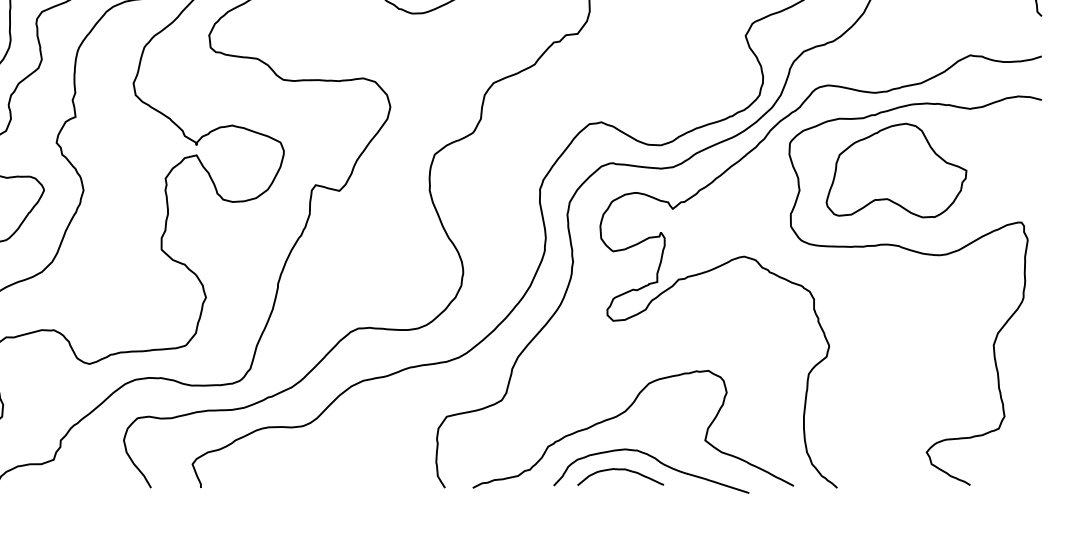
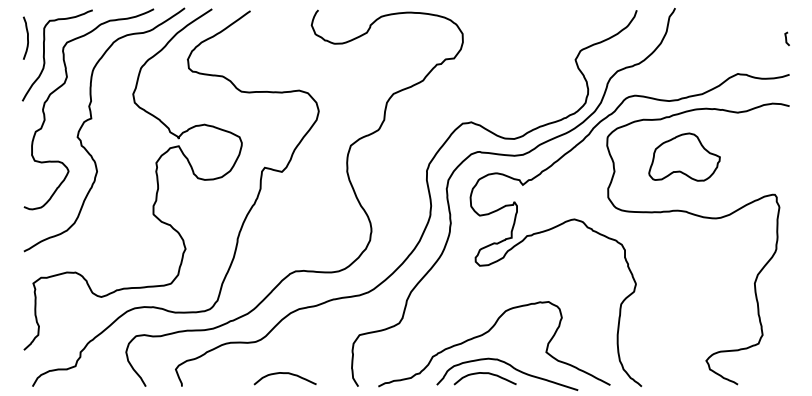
part: (896, 169) -> (684, 156), size x0.7
curve: (342, 471) -> (284, 374), added

